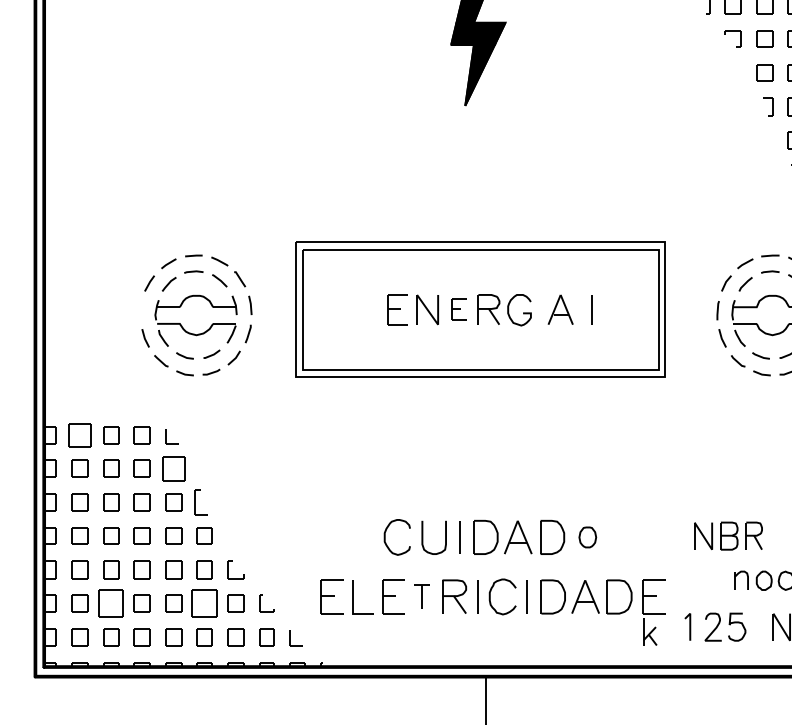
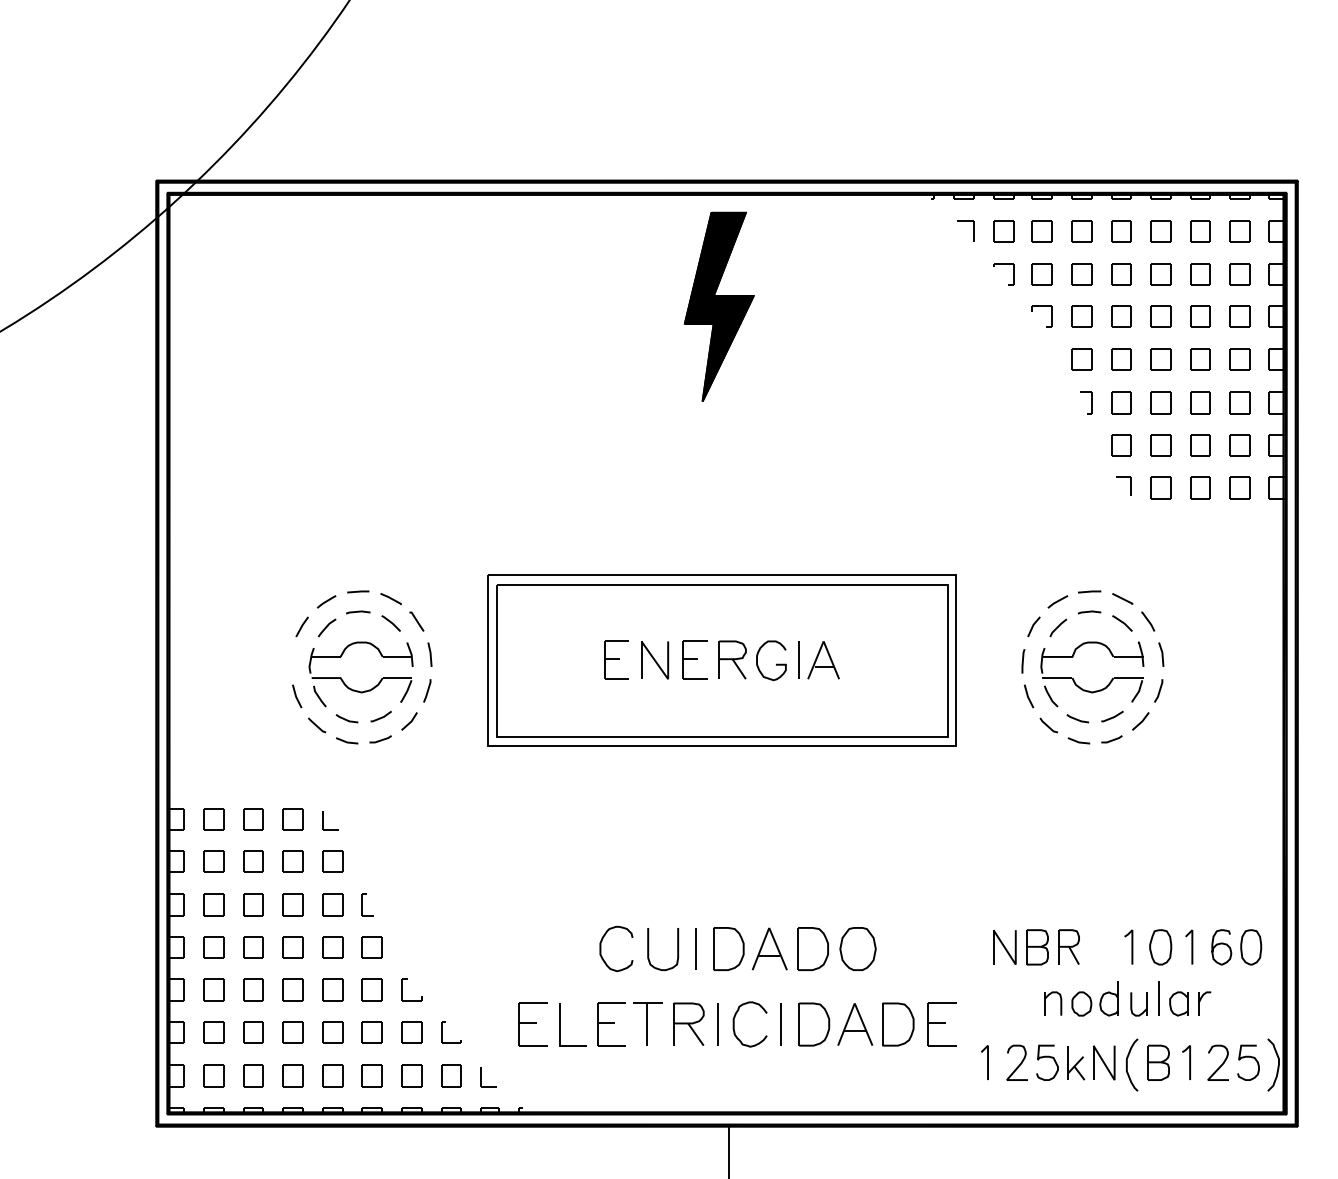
part: (458, 309) -> (694, 659), size x1.43
line: (591, 309) -> (798, 659), moved
part: (79, 435) -> (213, 819), size x0.71
part: (173, 468) -> (332, 861), size x0.71
part: (201, 502) -> (367, 904), size x0.71
part: (587, 537) -> (857, 948), size x1.67
part: (421, 596) -> (647, 1023), size x1.43
part: (111, 603) -> (253, 1032), size x0.62
part: (204, 603) -> (371, 1032), size x0.62
part: (650, 632) -> (1076, 1063), moved

